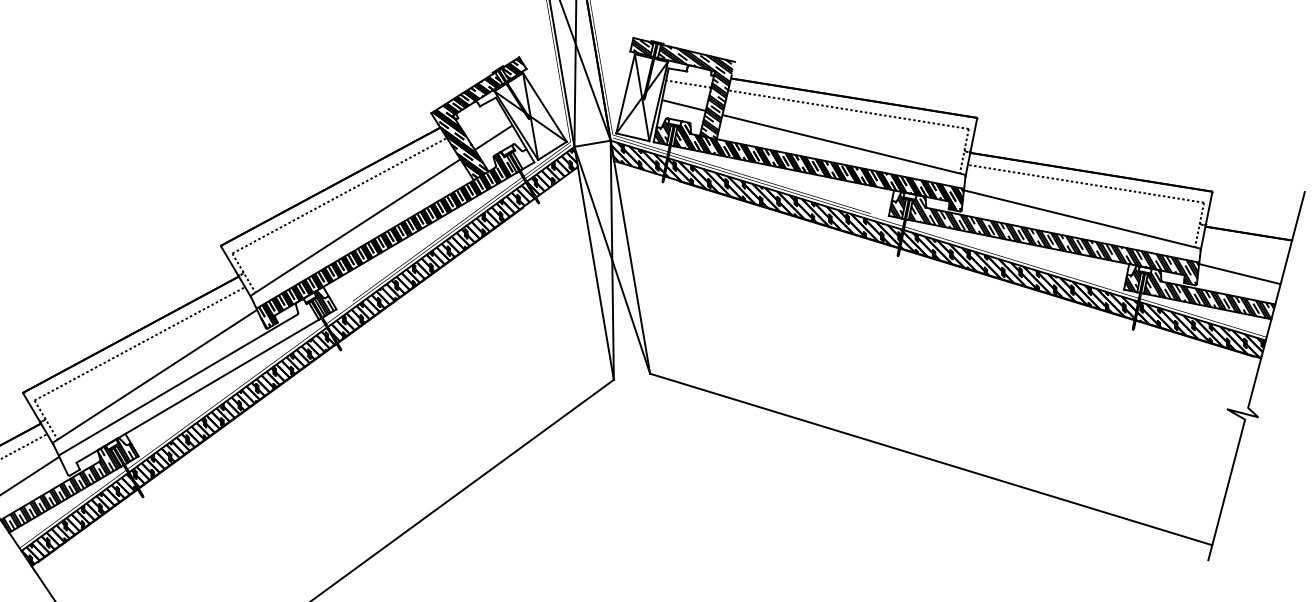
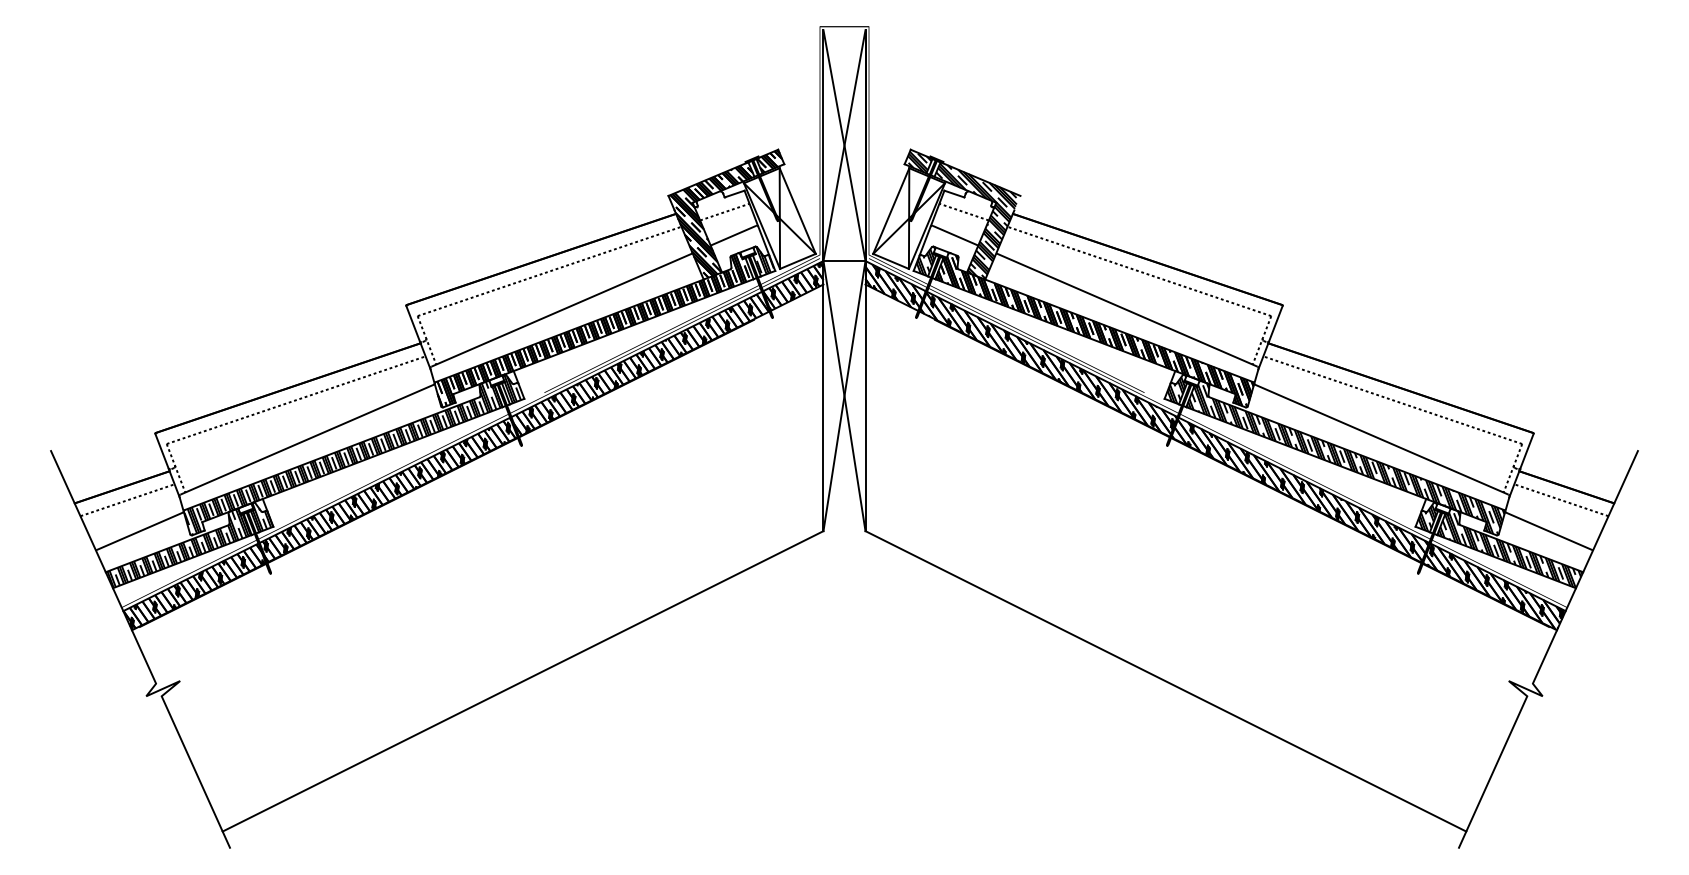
line: (481, 118) -> (724, 211), added
hatch: (523, 154) -> (764, 260), added
line: (1246, 245) -> (1561, 500), added
hatch: (189, 387) -> (343, 458), added

